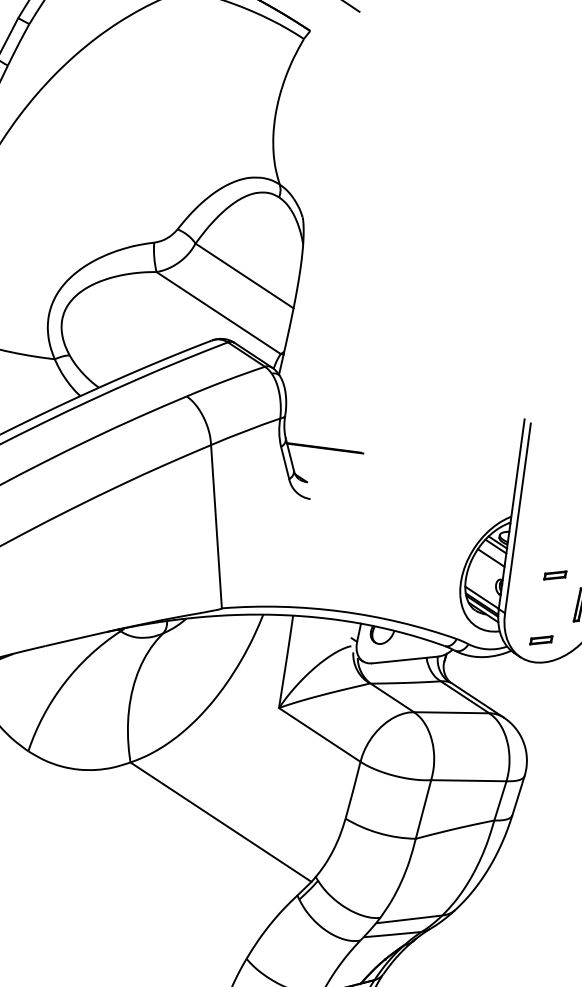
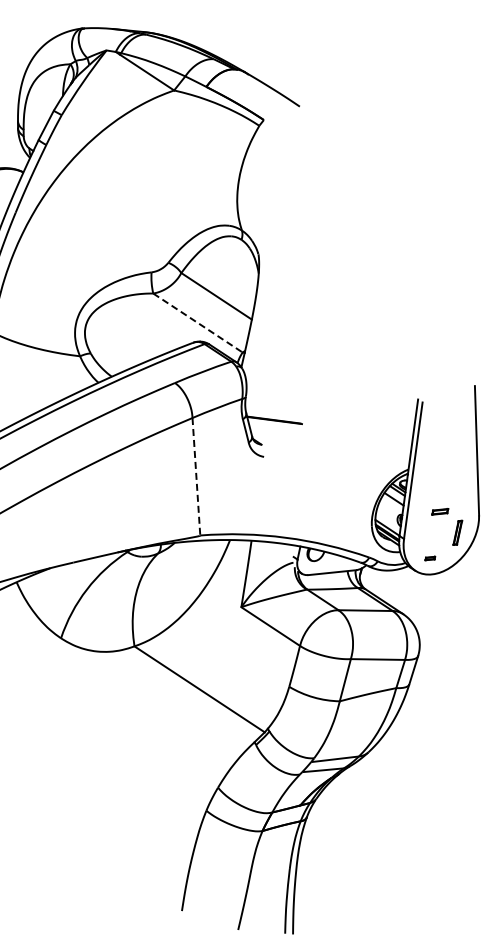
line: (218, 313) -> (197, 323), solid -> dashed
line: (216, 526) -> (196, 476), solid -> dashed
part: (541, 640) -> (430, 558), size x0.6

